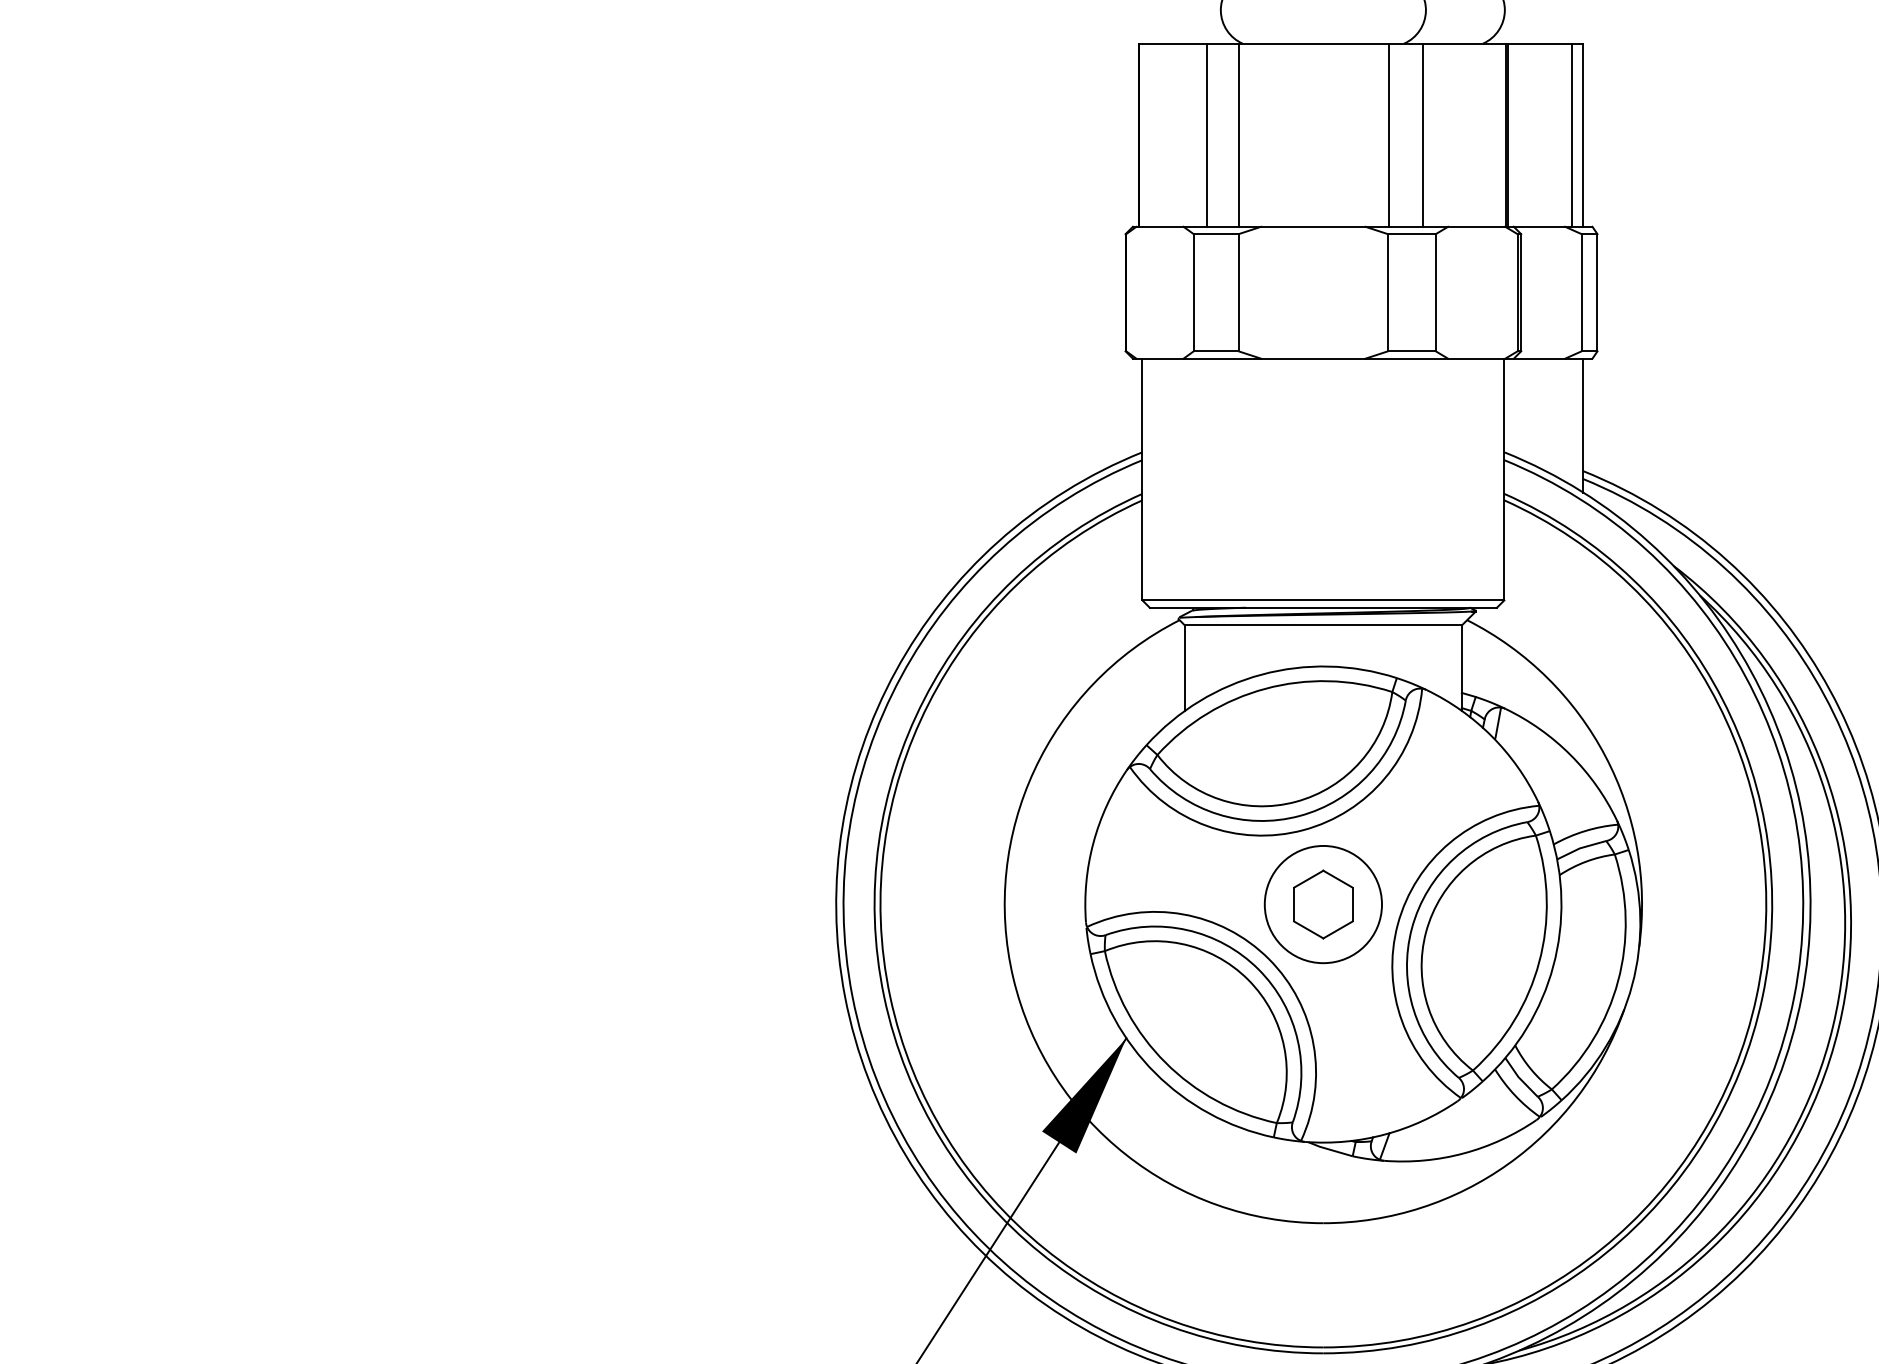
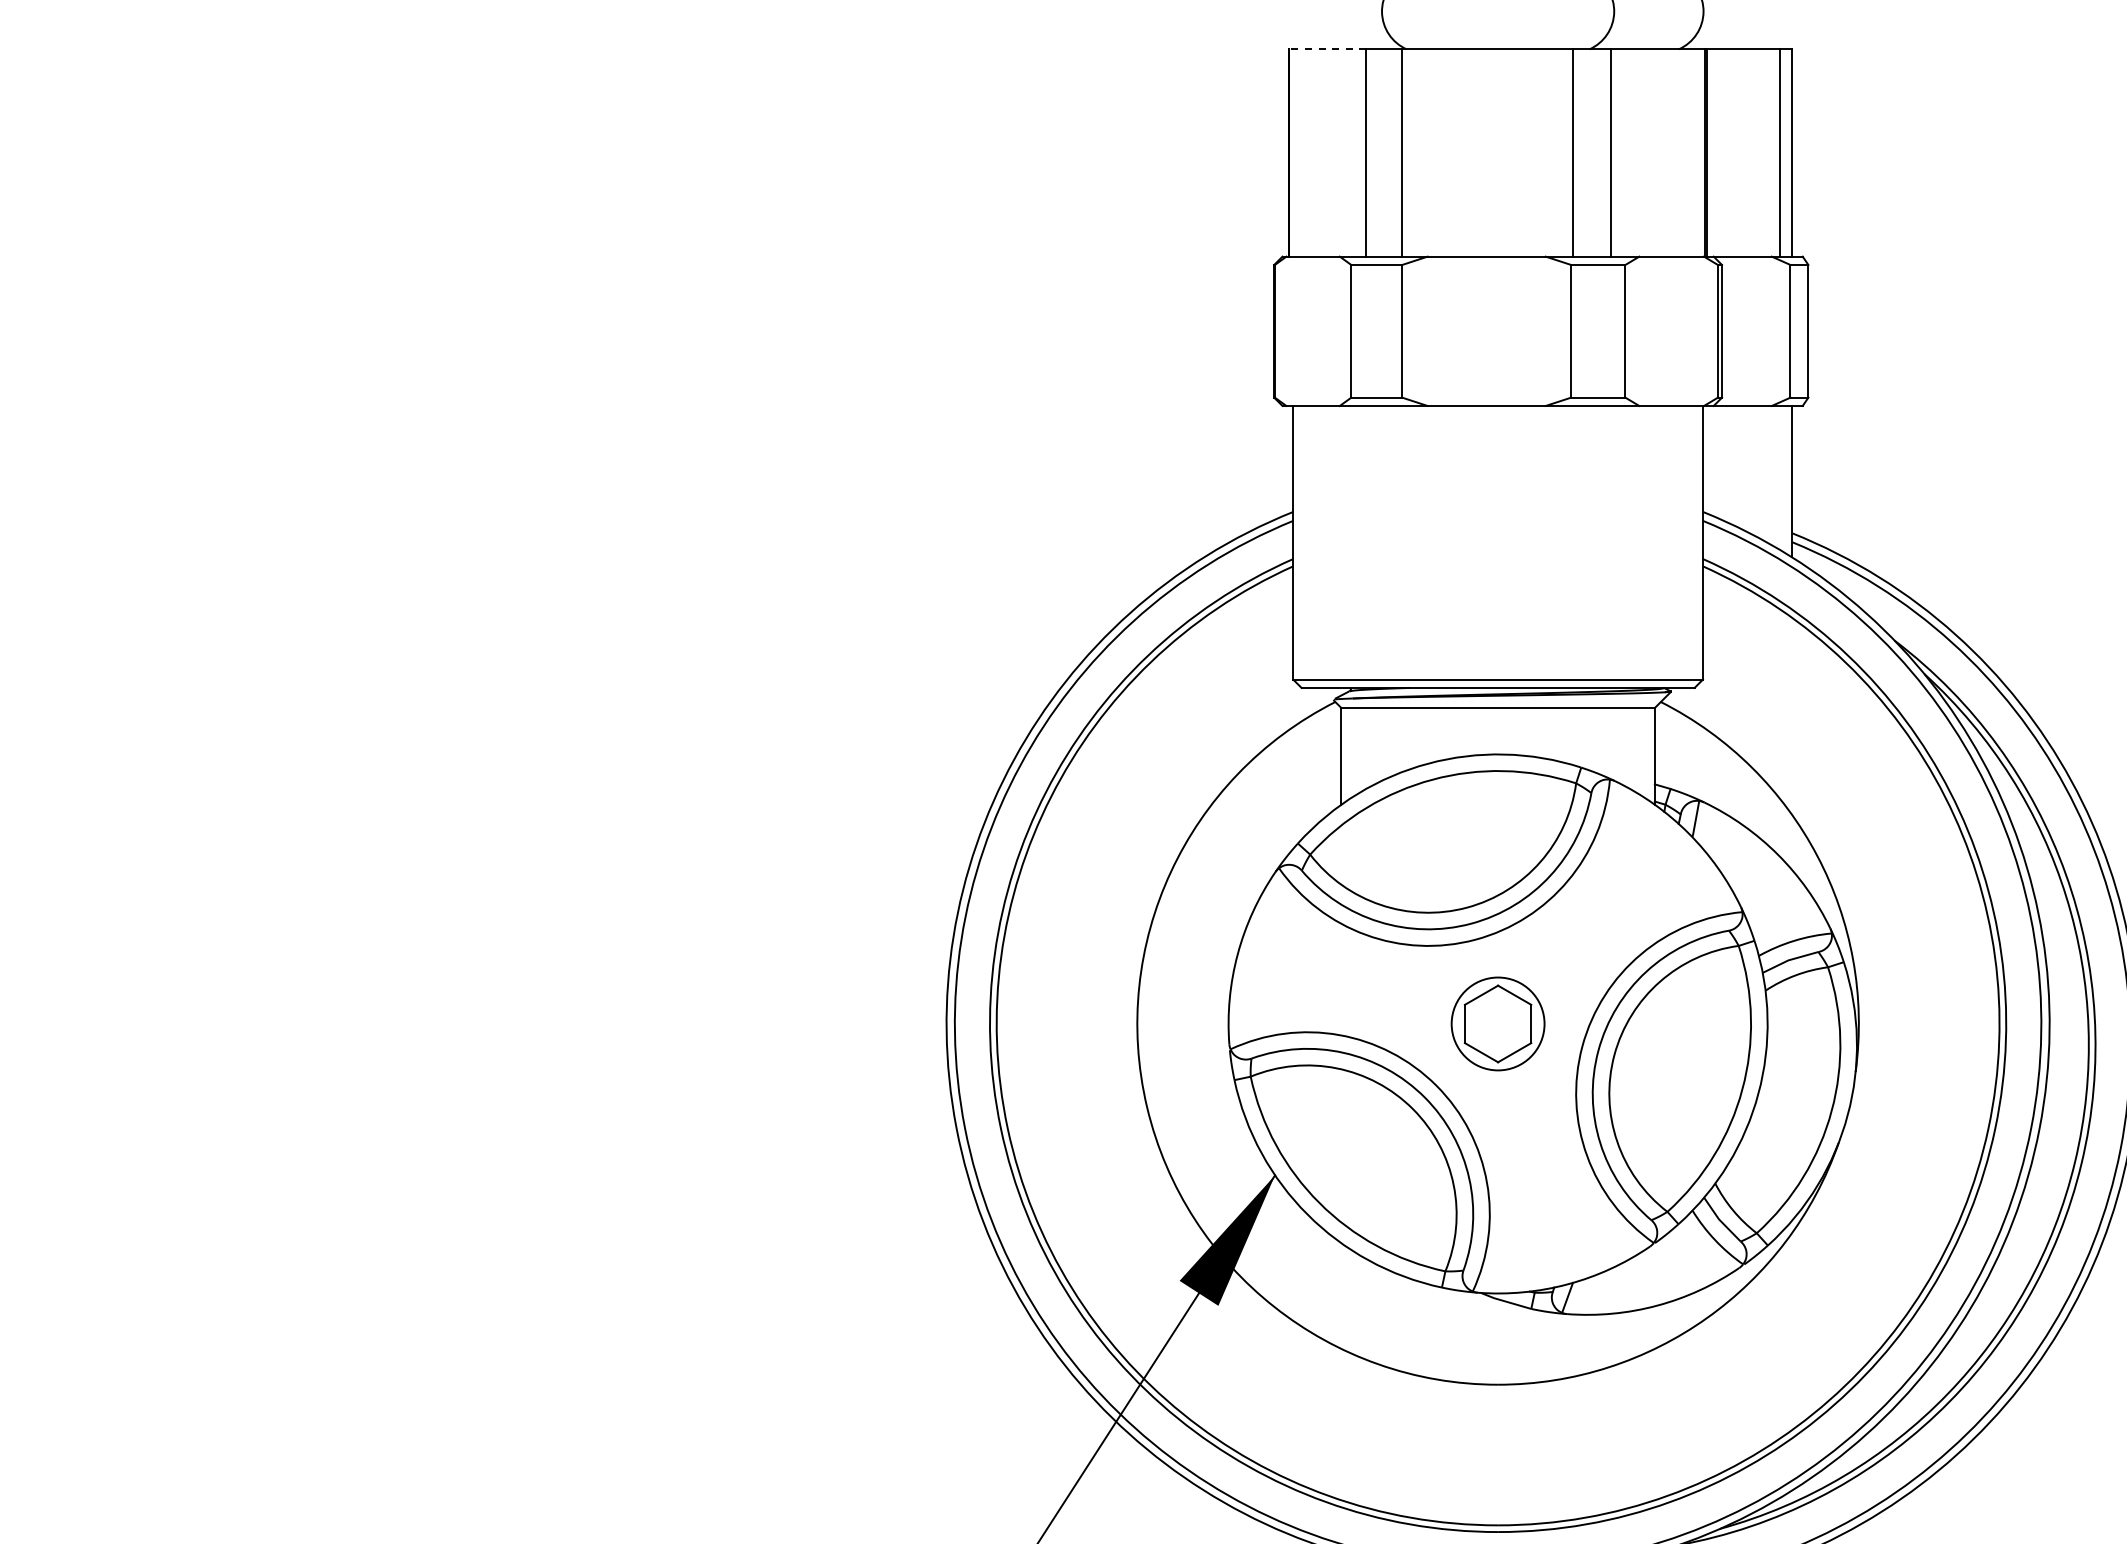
line: (1172, 43) -> (1327, 49), solid -> dashed
circle: (1322, 904) -> (1497, 1023), size x0.7

